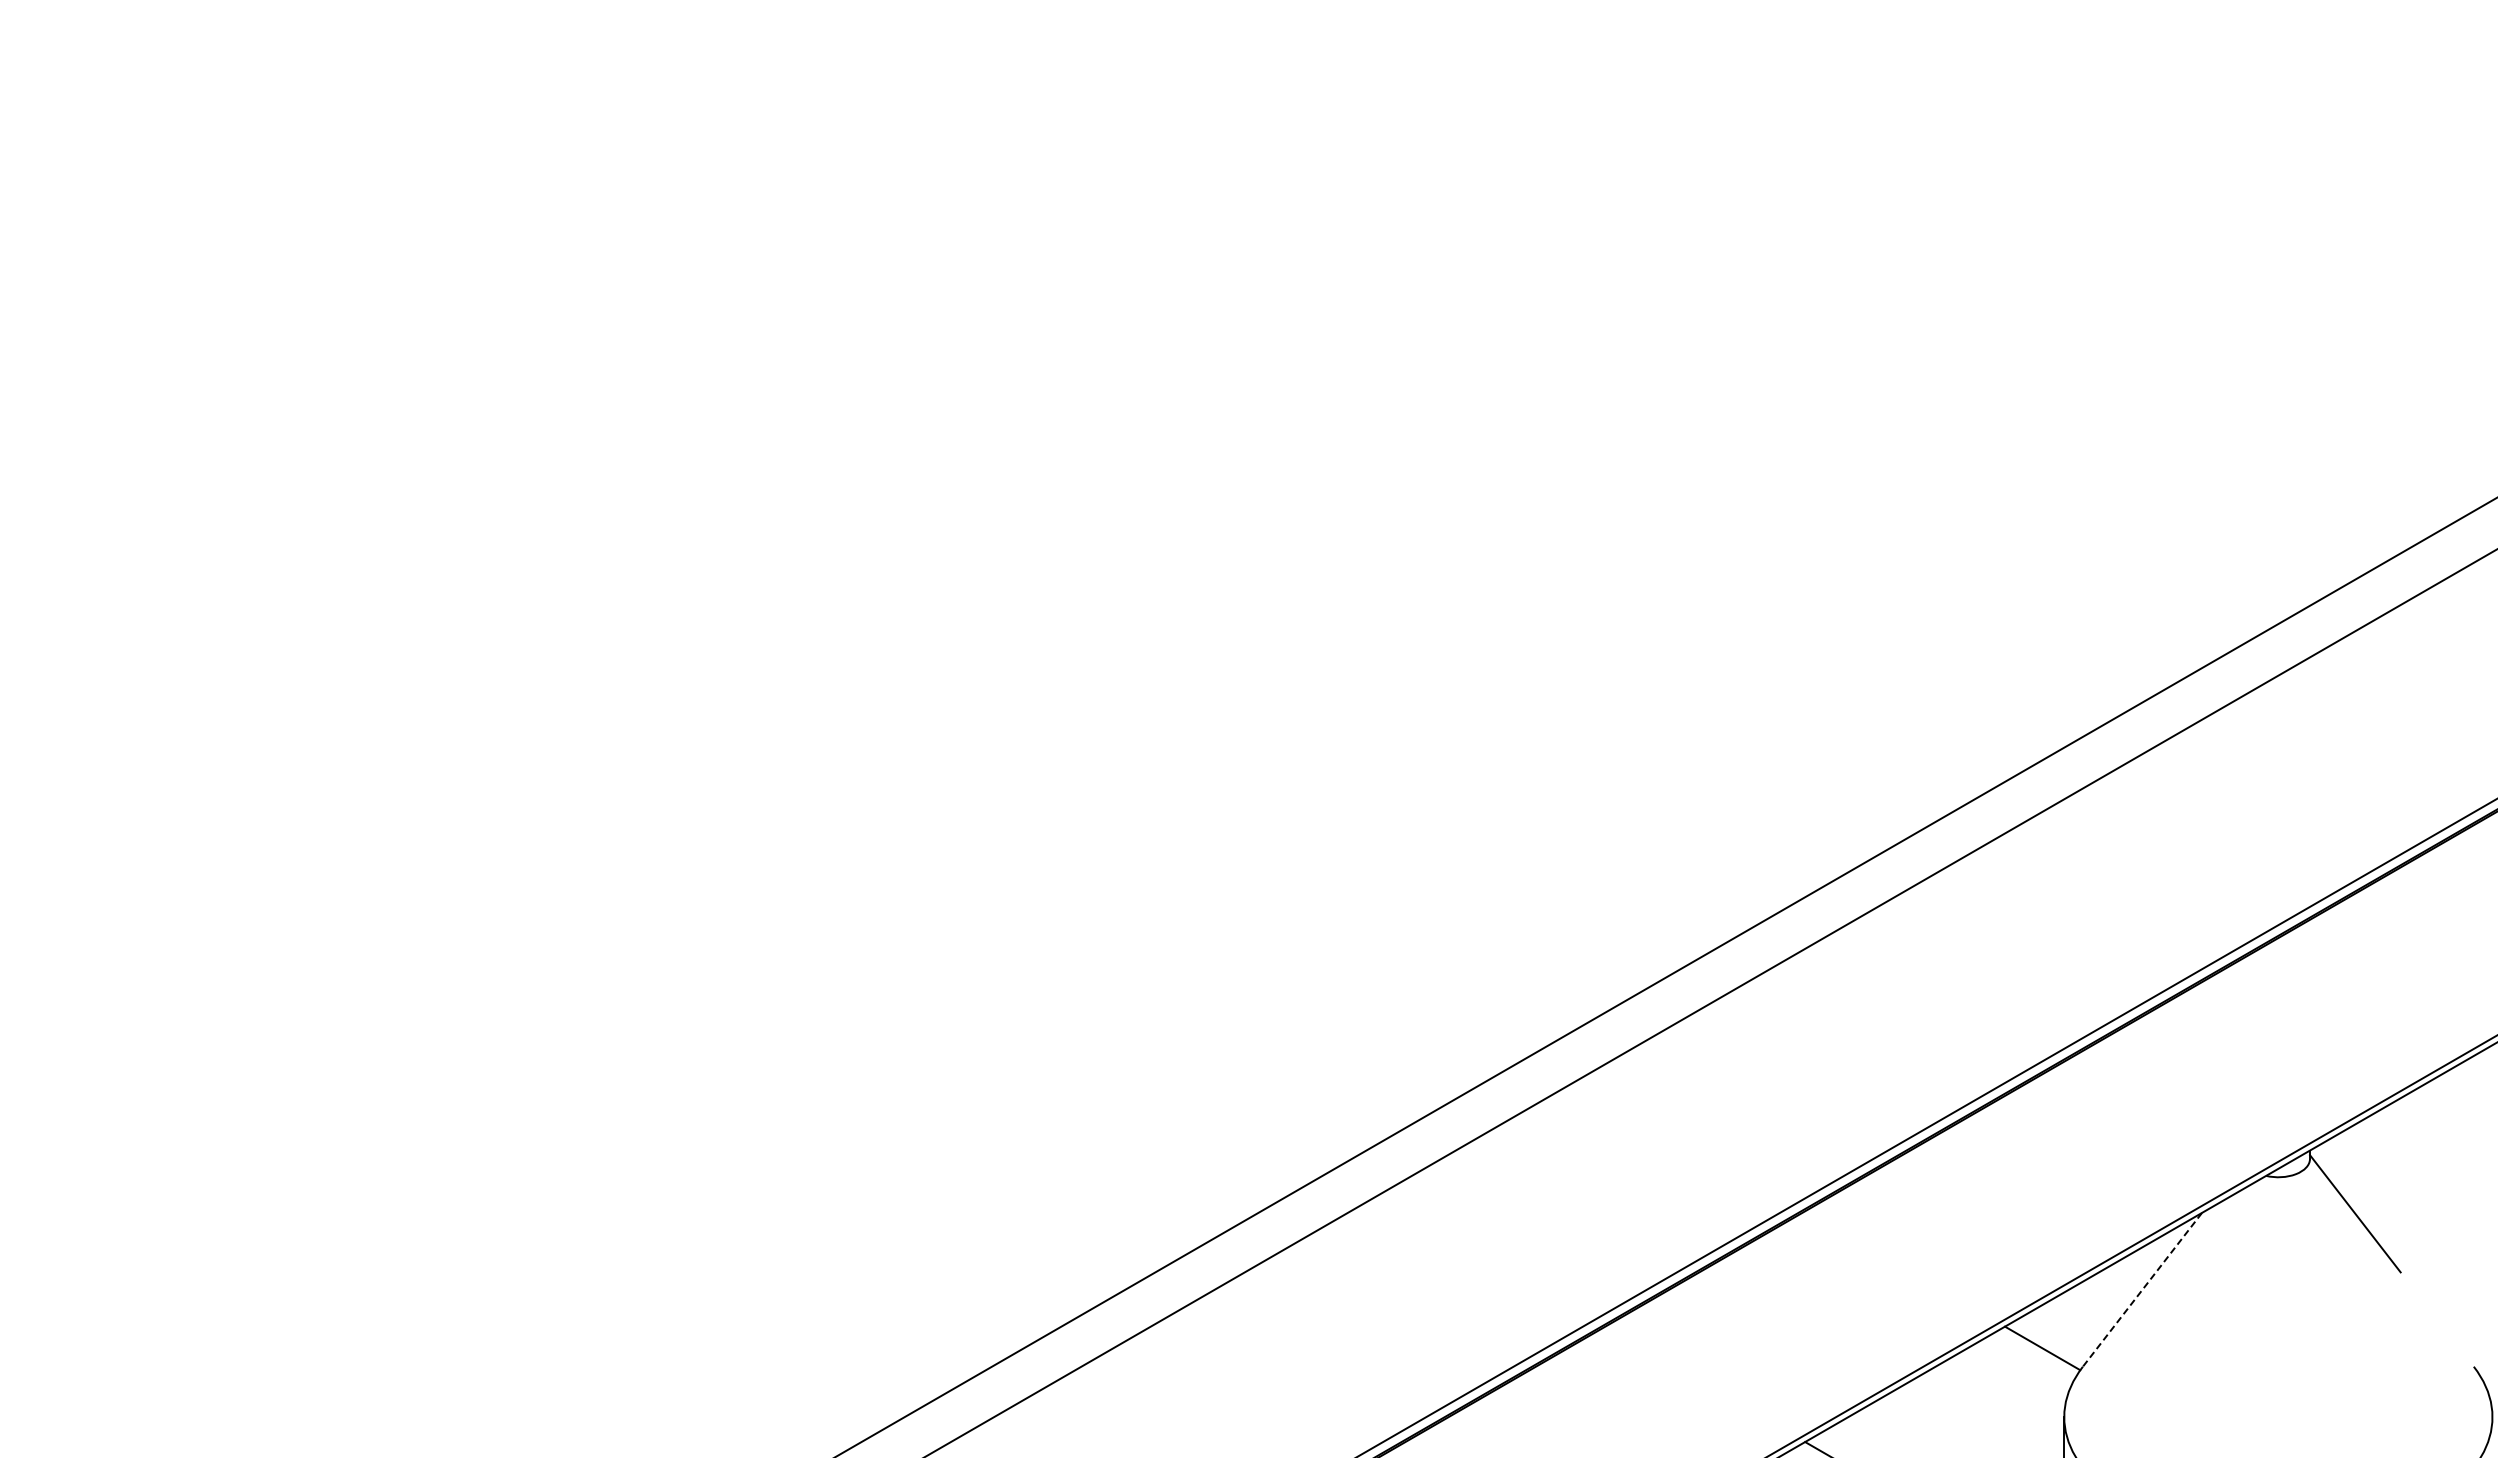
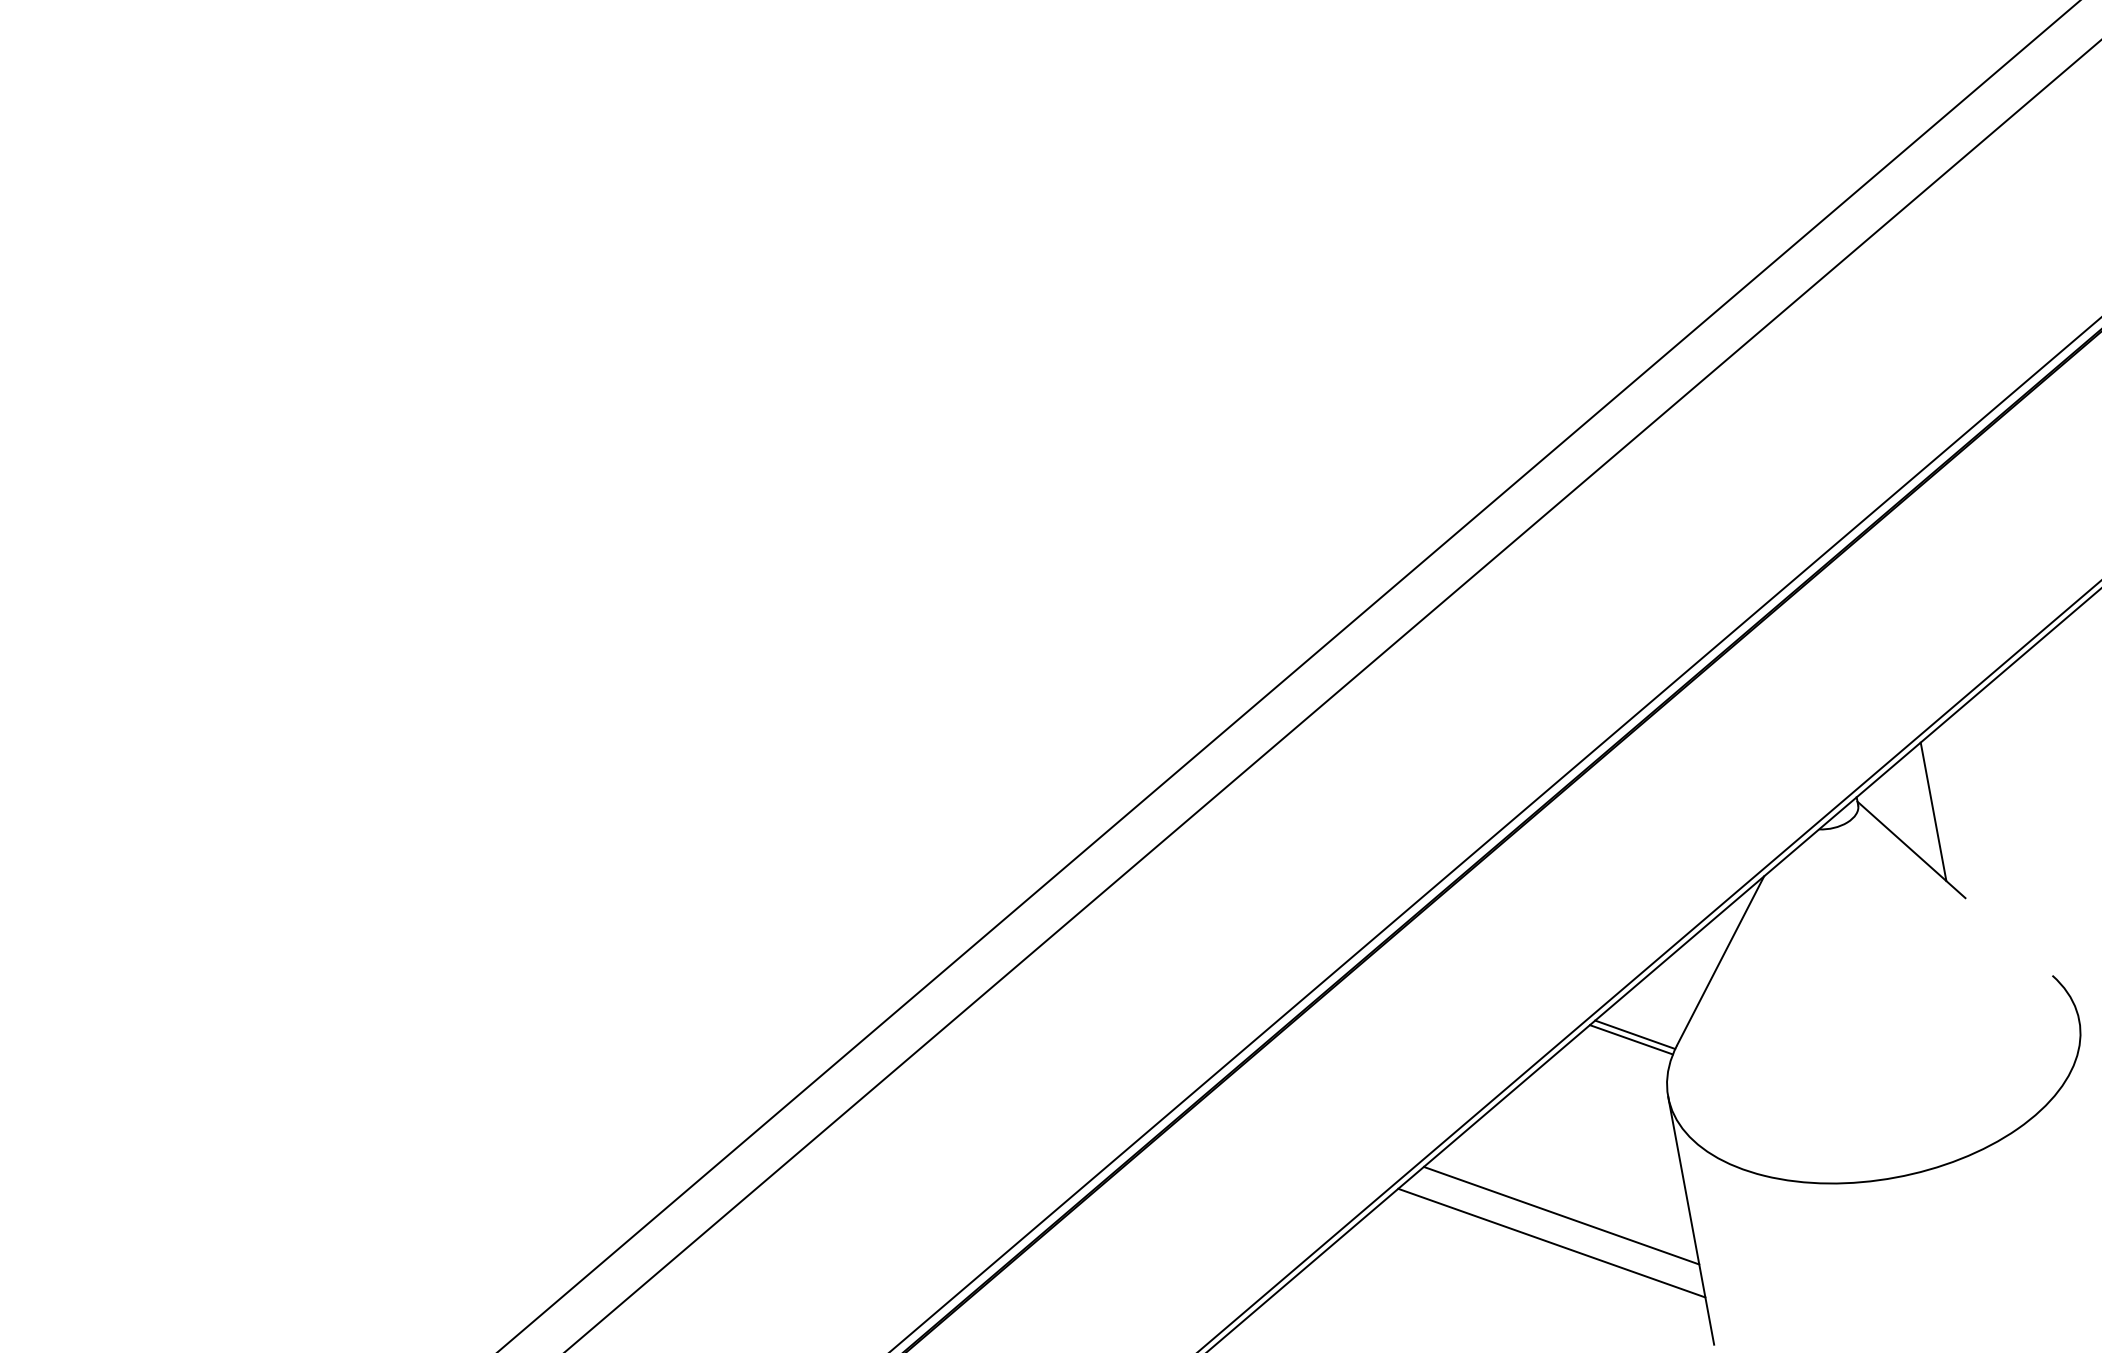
line: (2384, 1179) -> (1933, 811), added
line: (2142, 1290) -> (1720, 961), dashed -> solid
line: (2037, 1352) -> (1631, 1039), added

